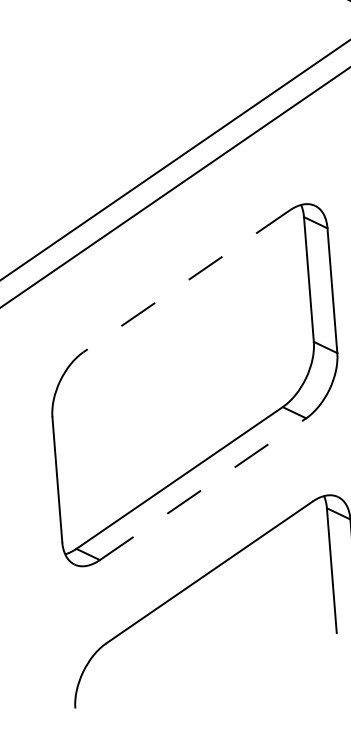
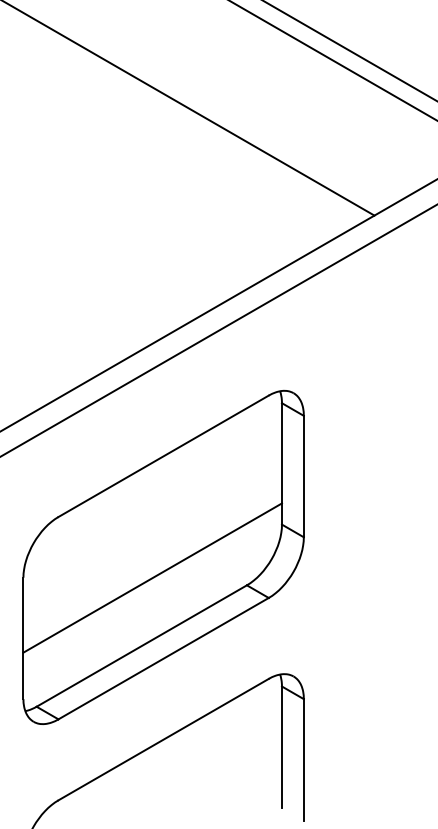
line: (186, 281) -> (163, 456), dashed -> solid
line: (185, 406) -> (152, 577), added
line: (203, 488) -> (164, 658), dashed -> solid

